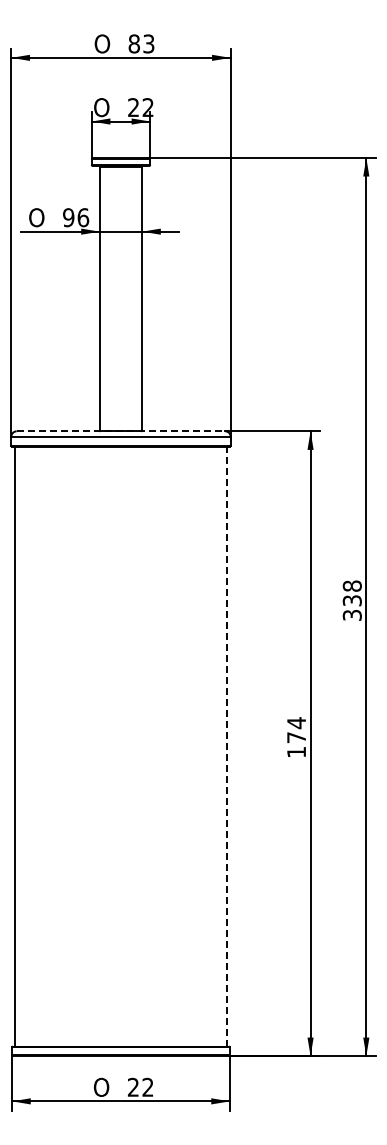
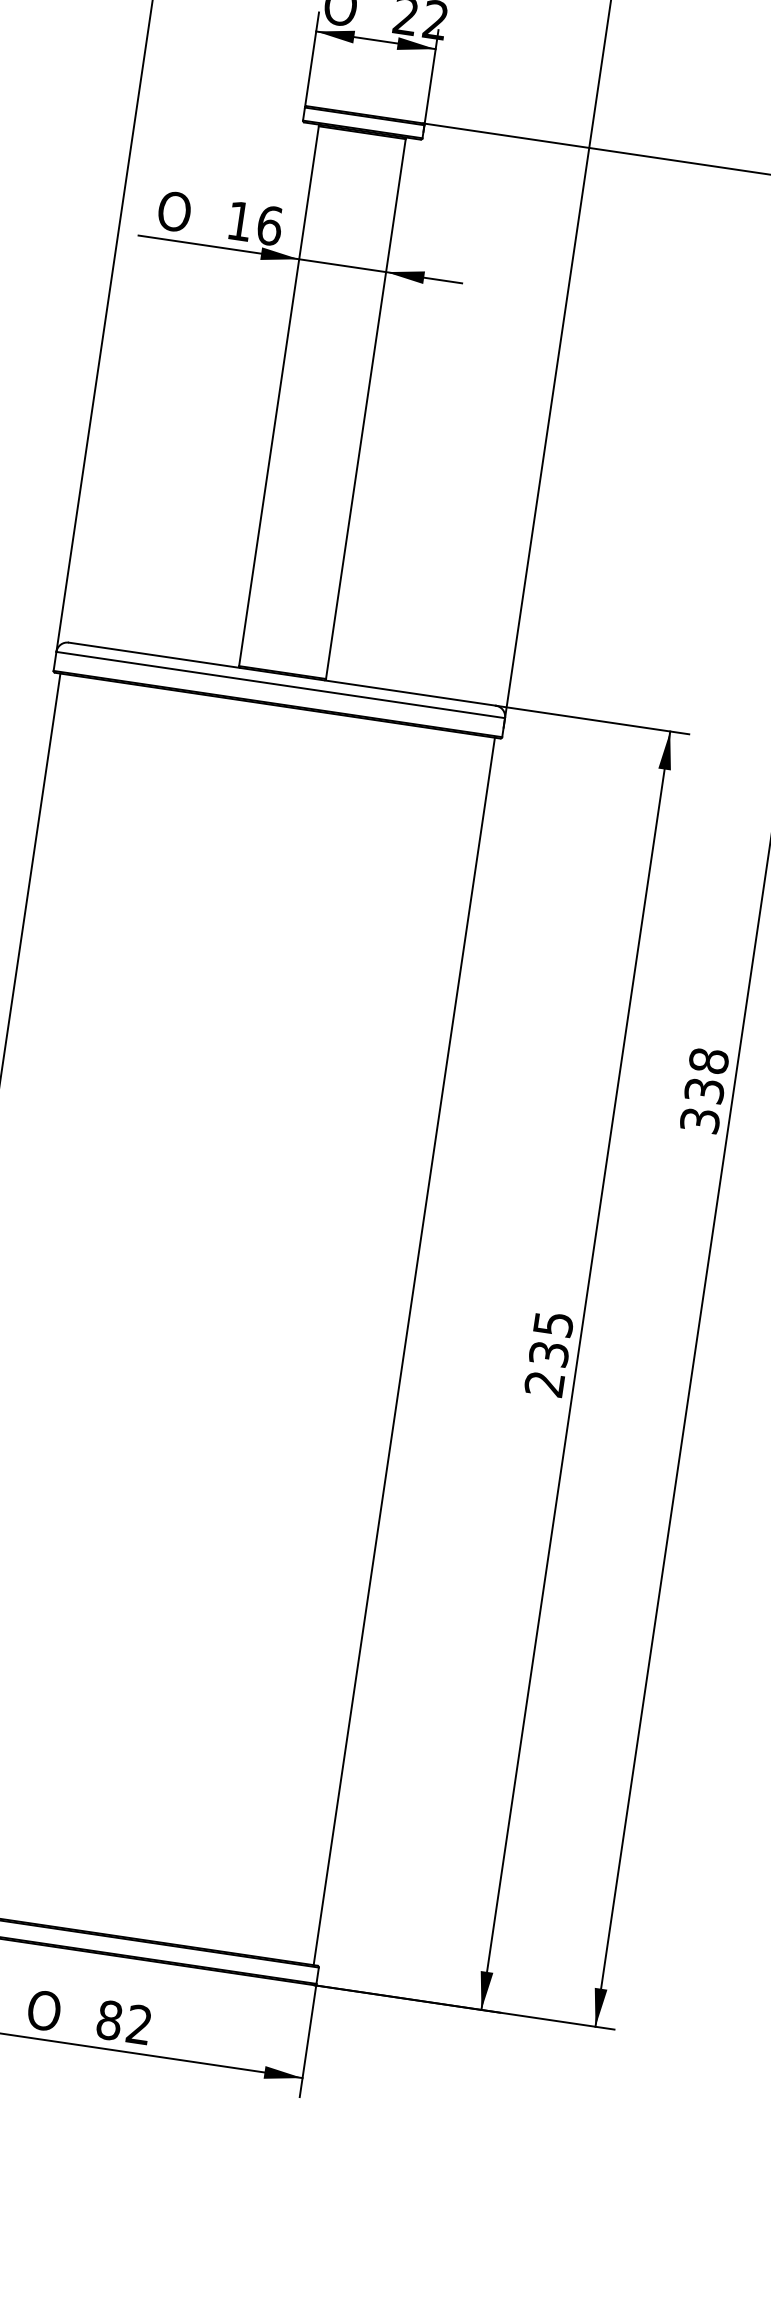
text: (68, 217) -> (239, 220), 96 -> 16
line: (121, 431) -> (283, 674), dashed -> solid
text: (296, 737) -> (548, 1353), 174 -> 235
line: (227, 746) -> (405, 1351), dashed -> solid
text: (133, 1086) -> (109, 2018), 22 -> 82

